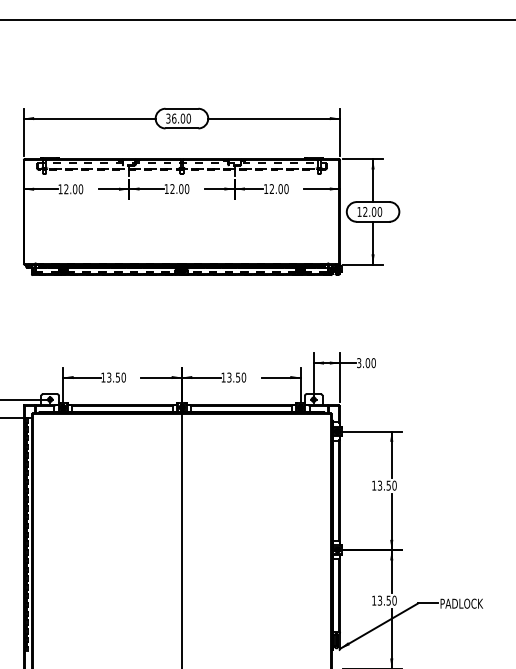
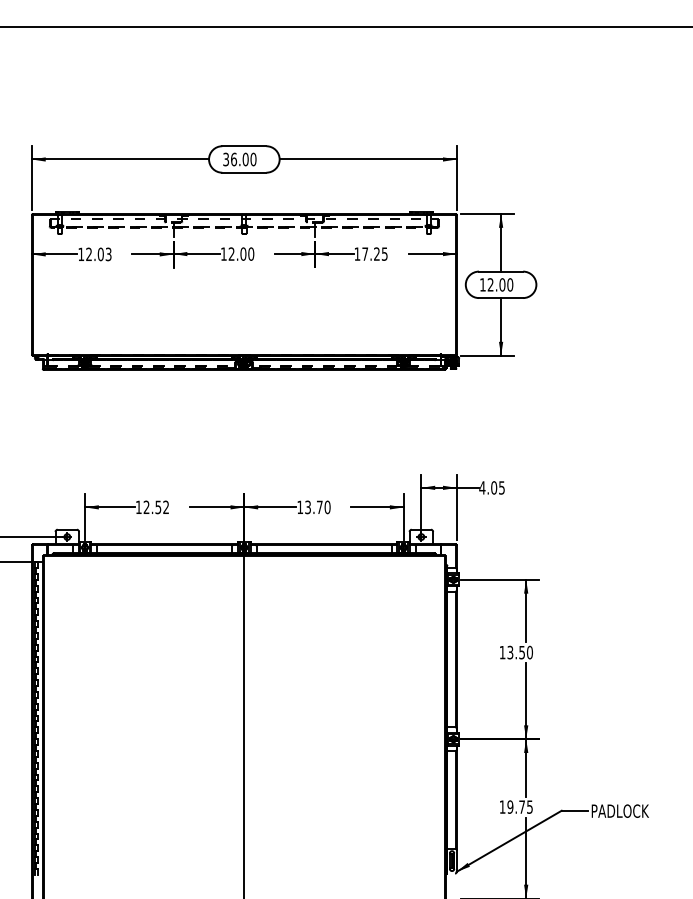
text: (278, 188) -> (374, 253), 12.00 -> 17.25
text: (80, 189) -> (108, 254), 12.00 -> 12.03
text: (365, 362) -> (491, 487), 3.00 -> 4.05
text: (116, 377) -> (156, 507), 13.50 -> 12.52
text: (237, 377) -> (319, 507), 13.50 -> 13.70
text: (386, 600) -> (519, 806), 13.50 -> 19.75

